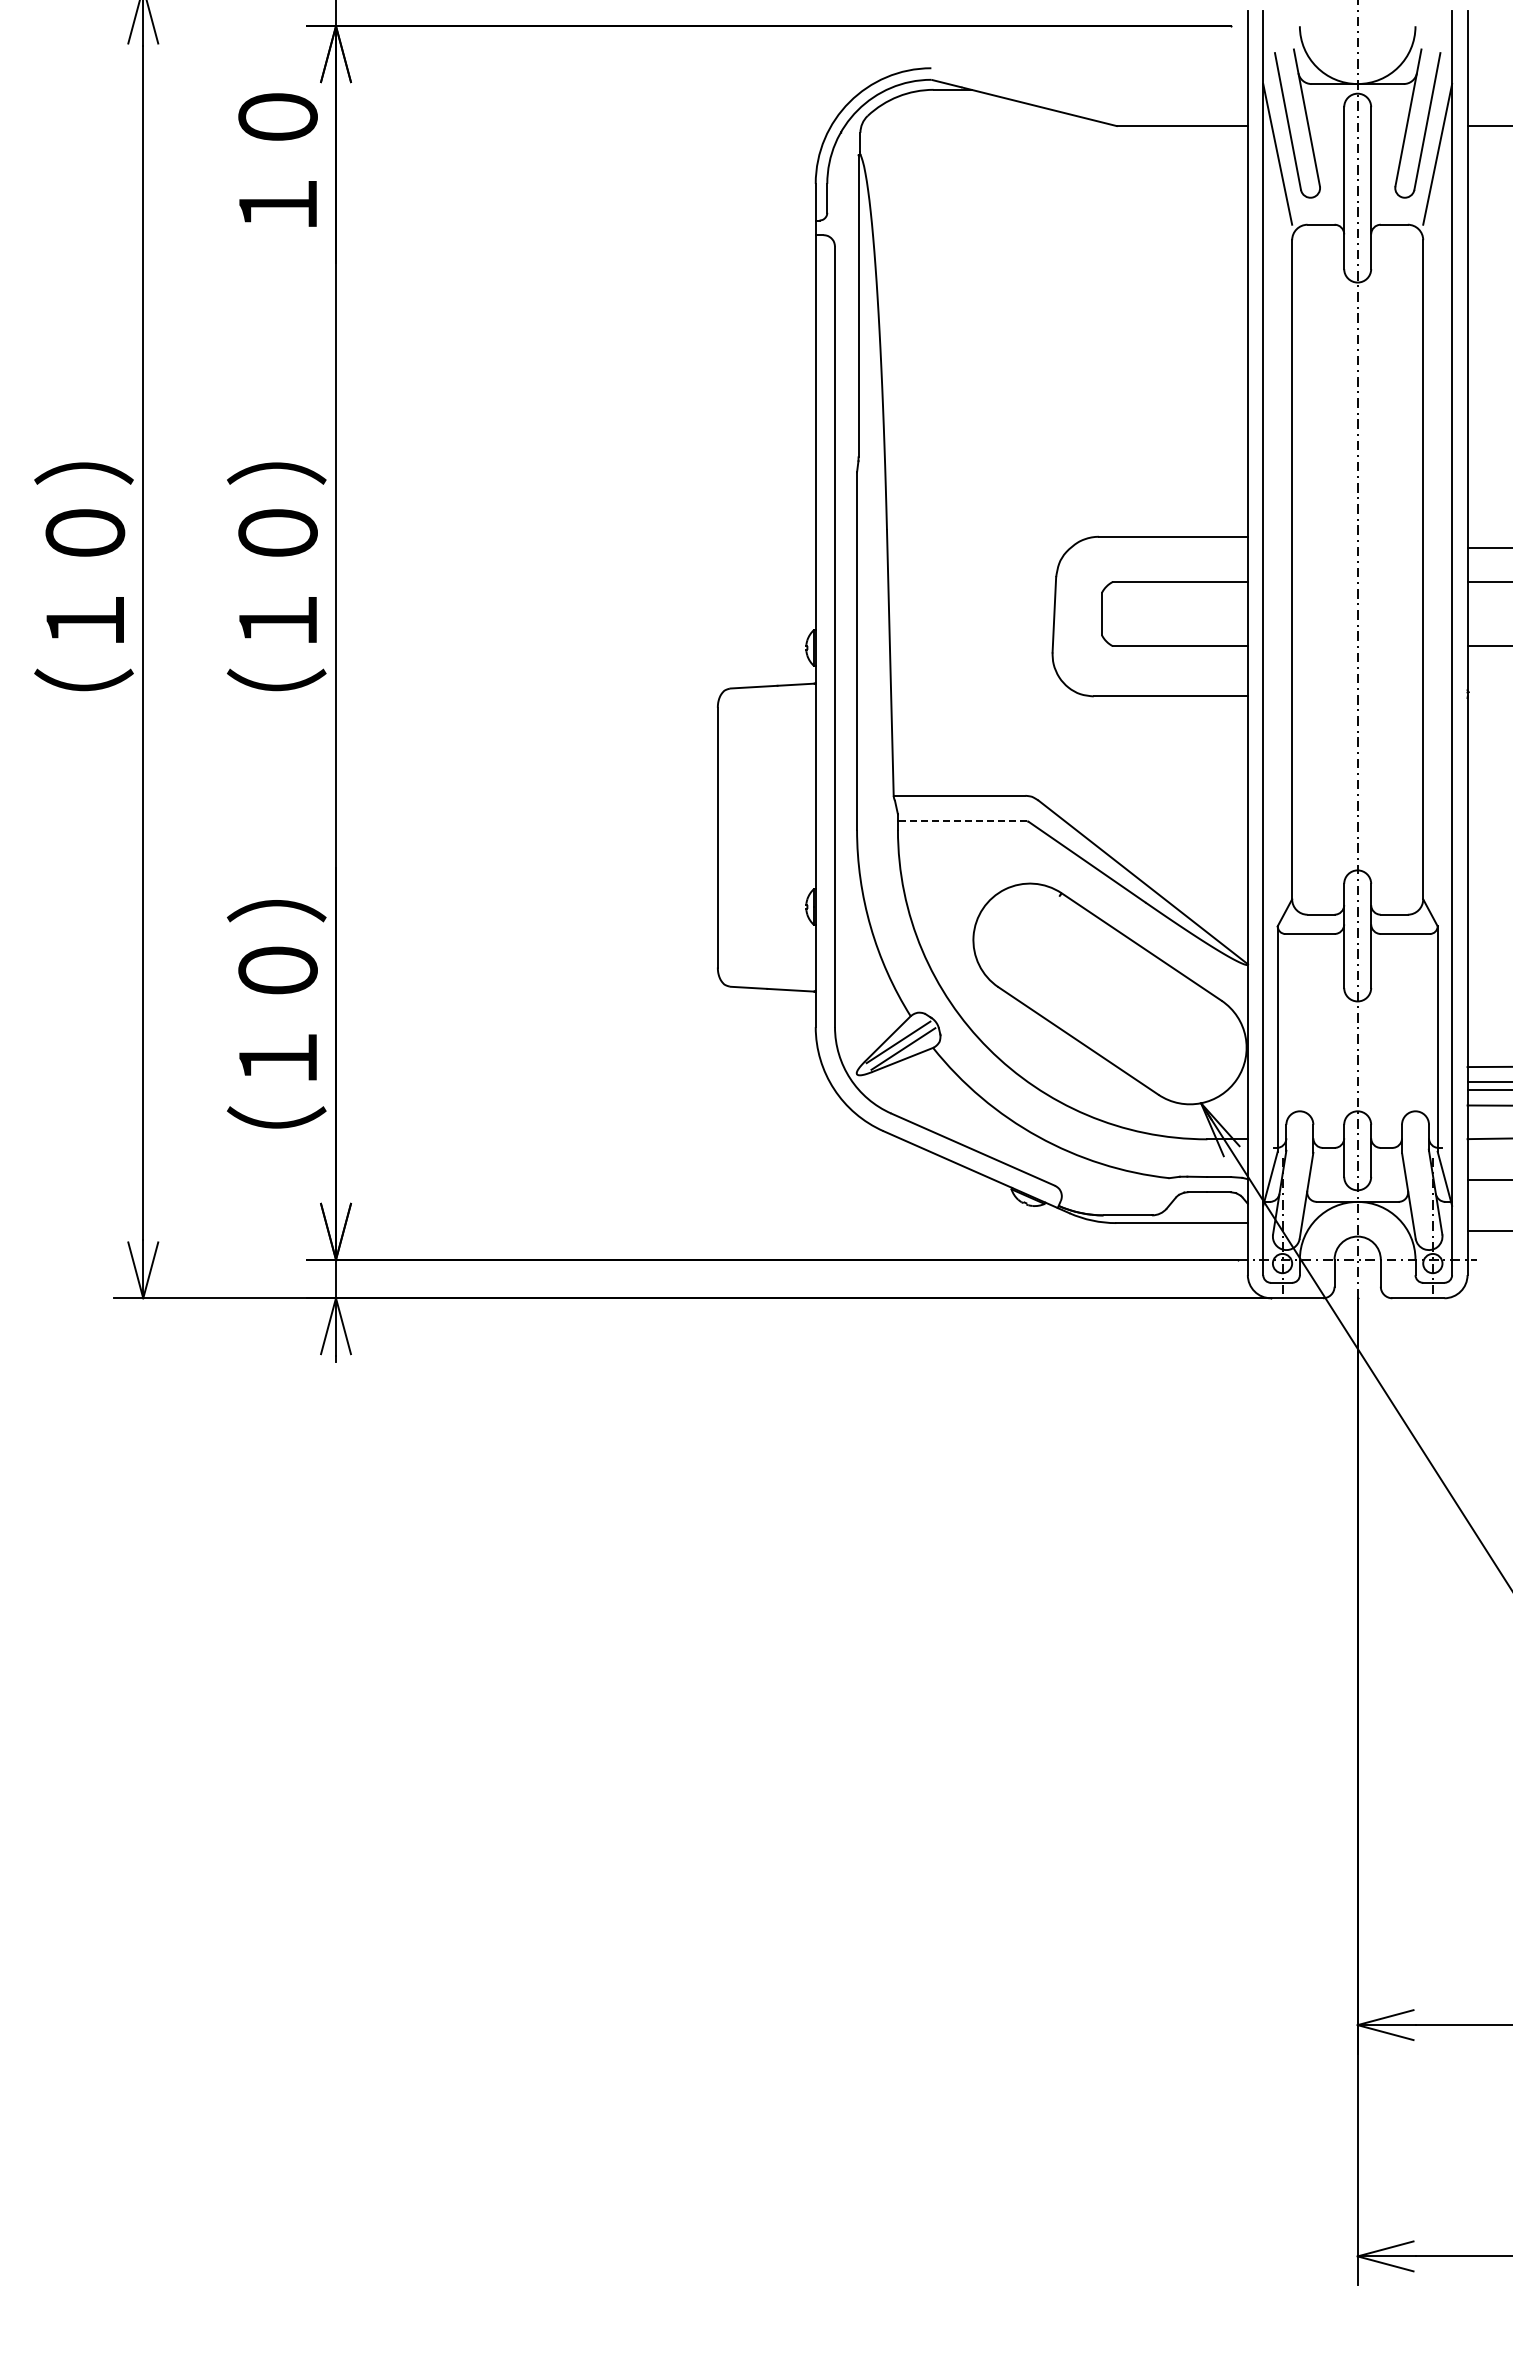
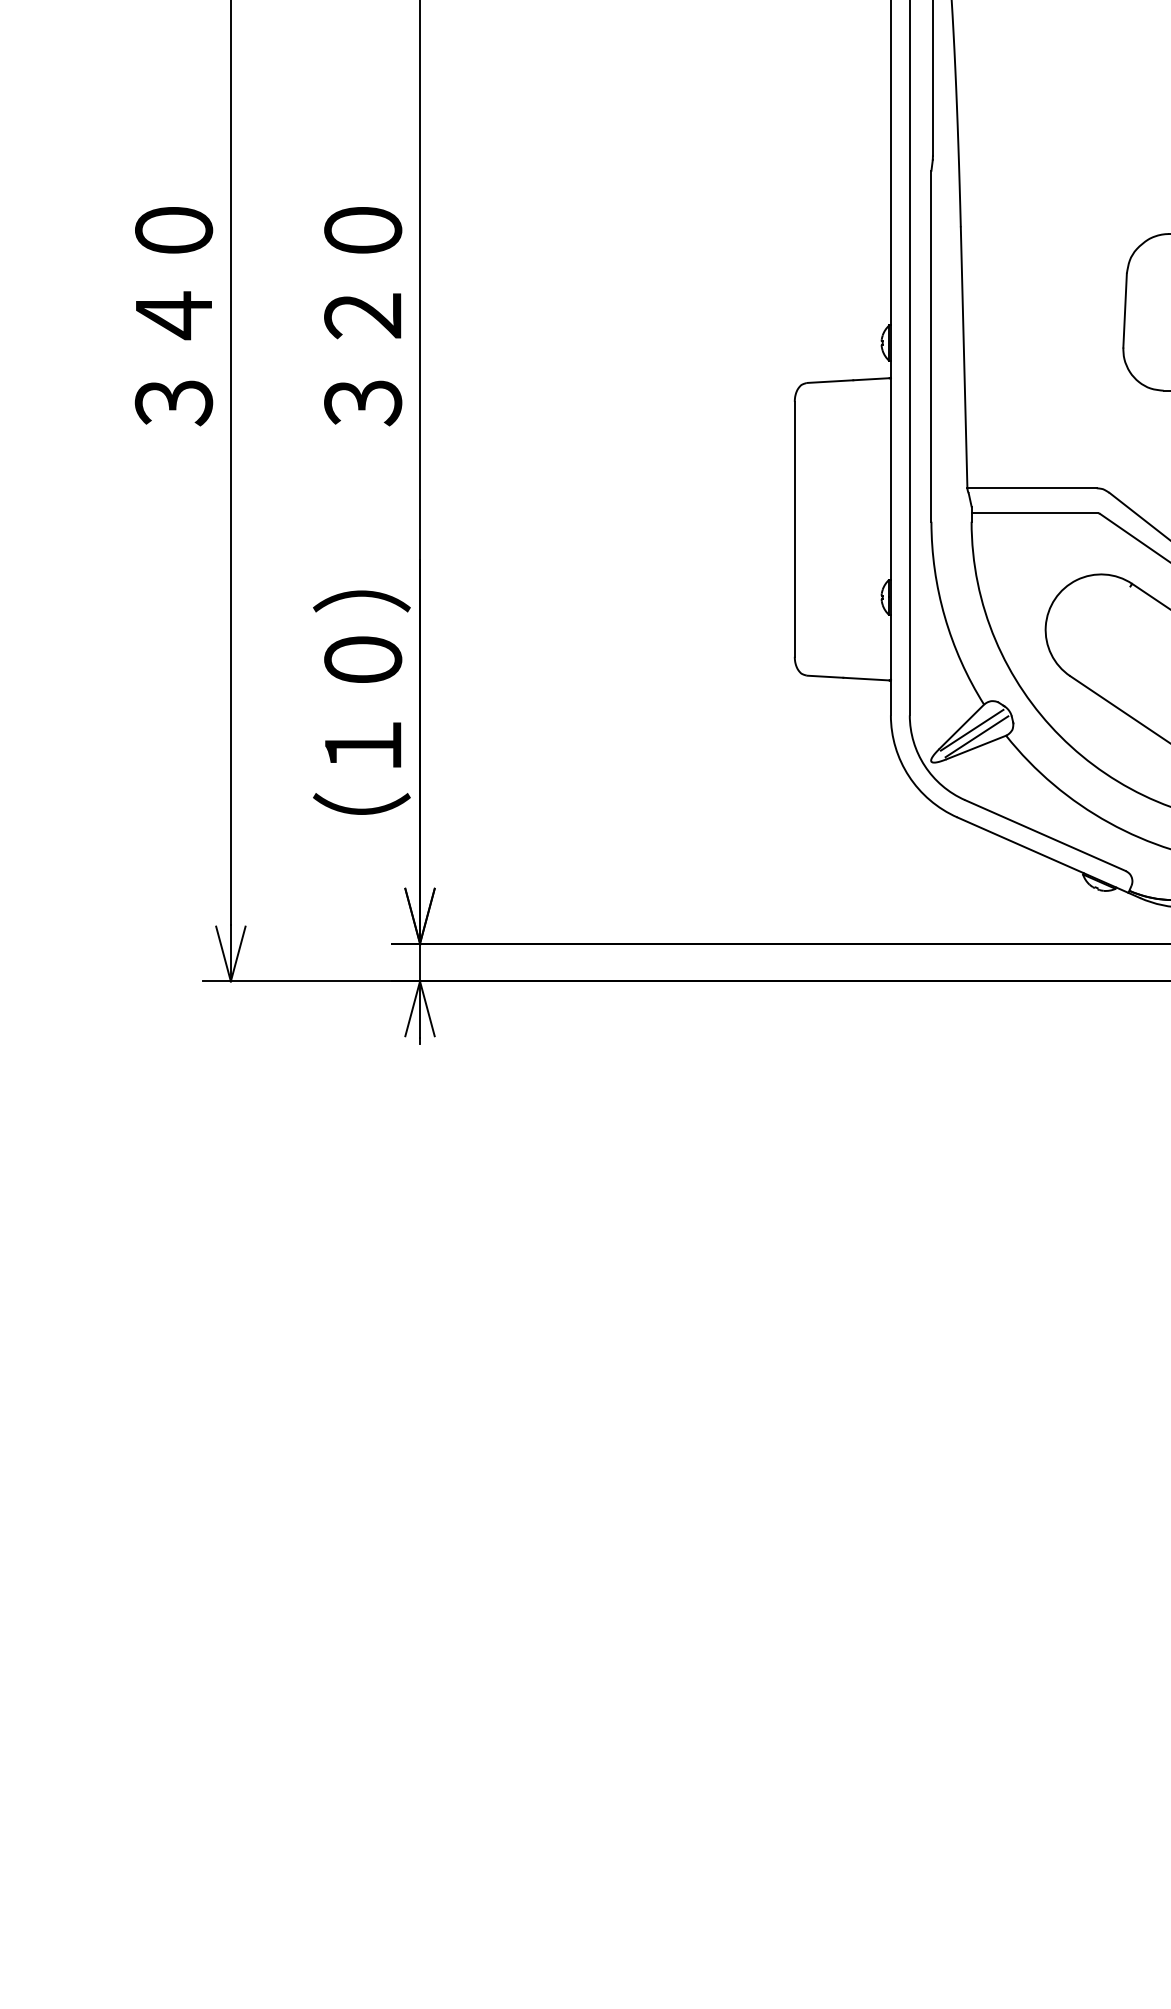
text: (83, 597) -> (172, 293), （１０） -> ３４０
text: (276, 597) -> (361, 293), （１０） -> ３２０
line: (962, 821) -> (1034, 513), dashed -> solid

